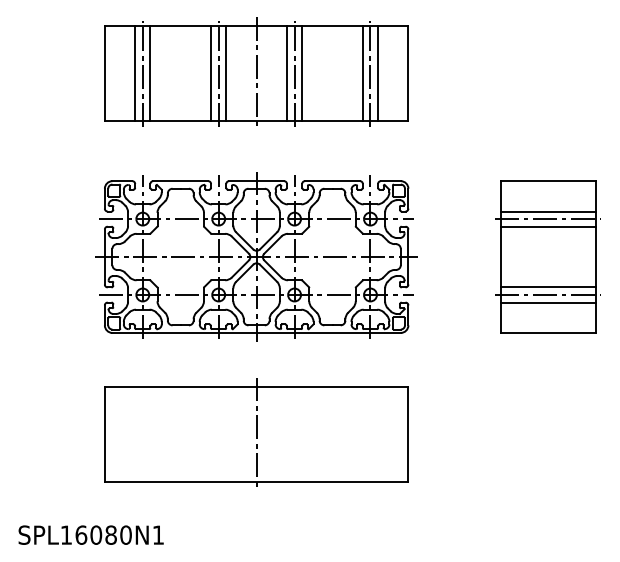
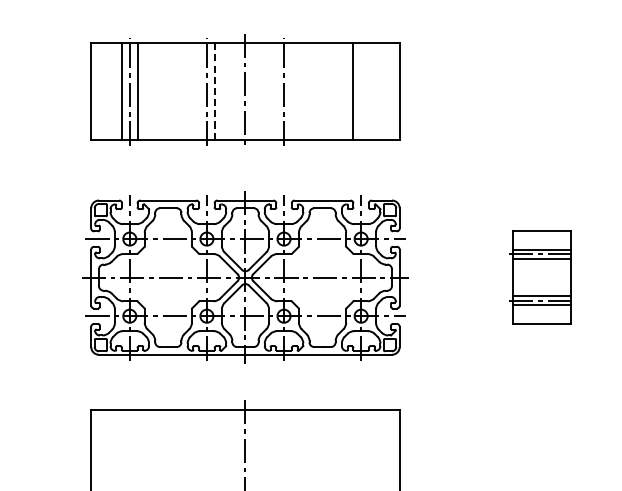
line: (211, 73) -> (199, 91), removed
line: (226, 73) -> (214, 91), solid -> dashed
line: (286, 73) -> (275, 91), removed
line: (302, 73) -> (292, 91), removed
line: (370, 73) -> (361, 91), removed
line: (378, 73) -> (369, 91), removed
part: (547, 256) -> (541, 277), size x0.6

